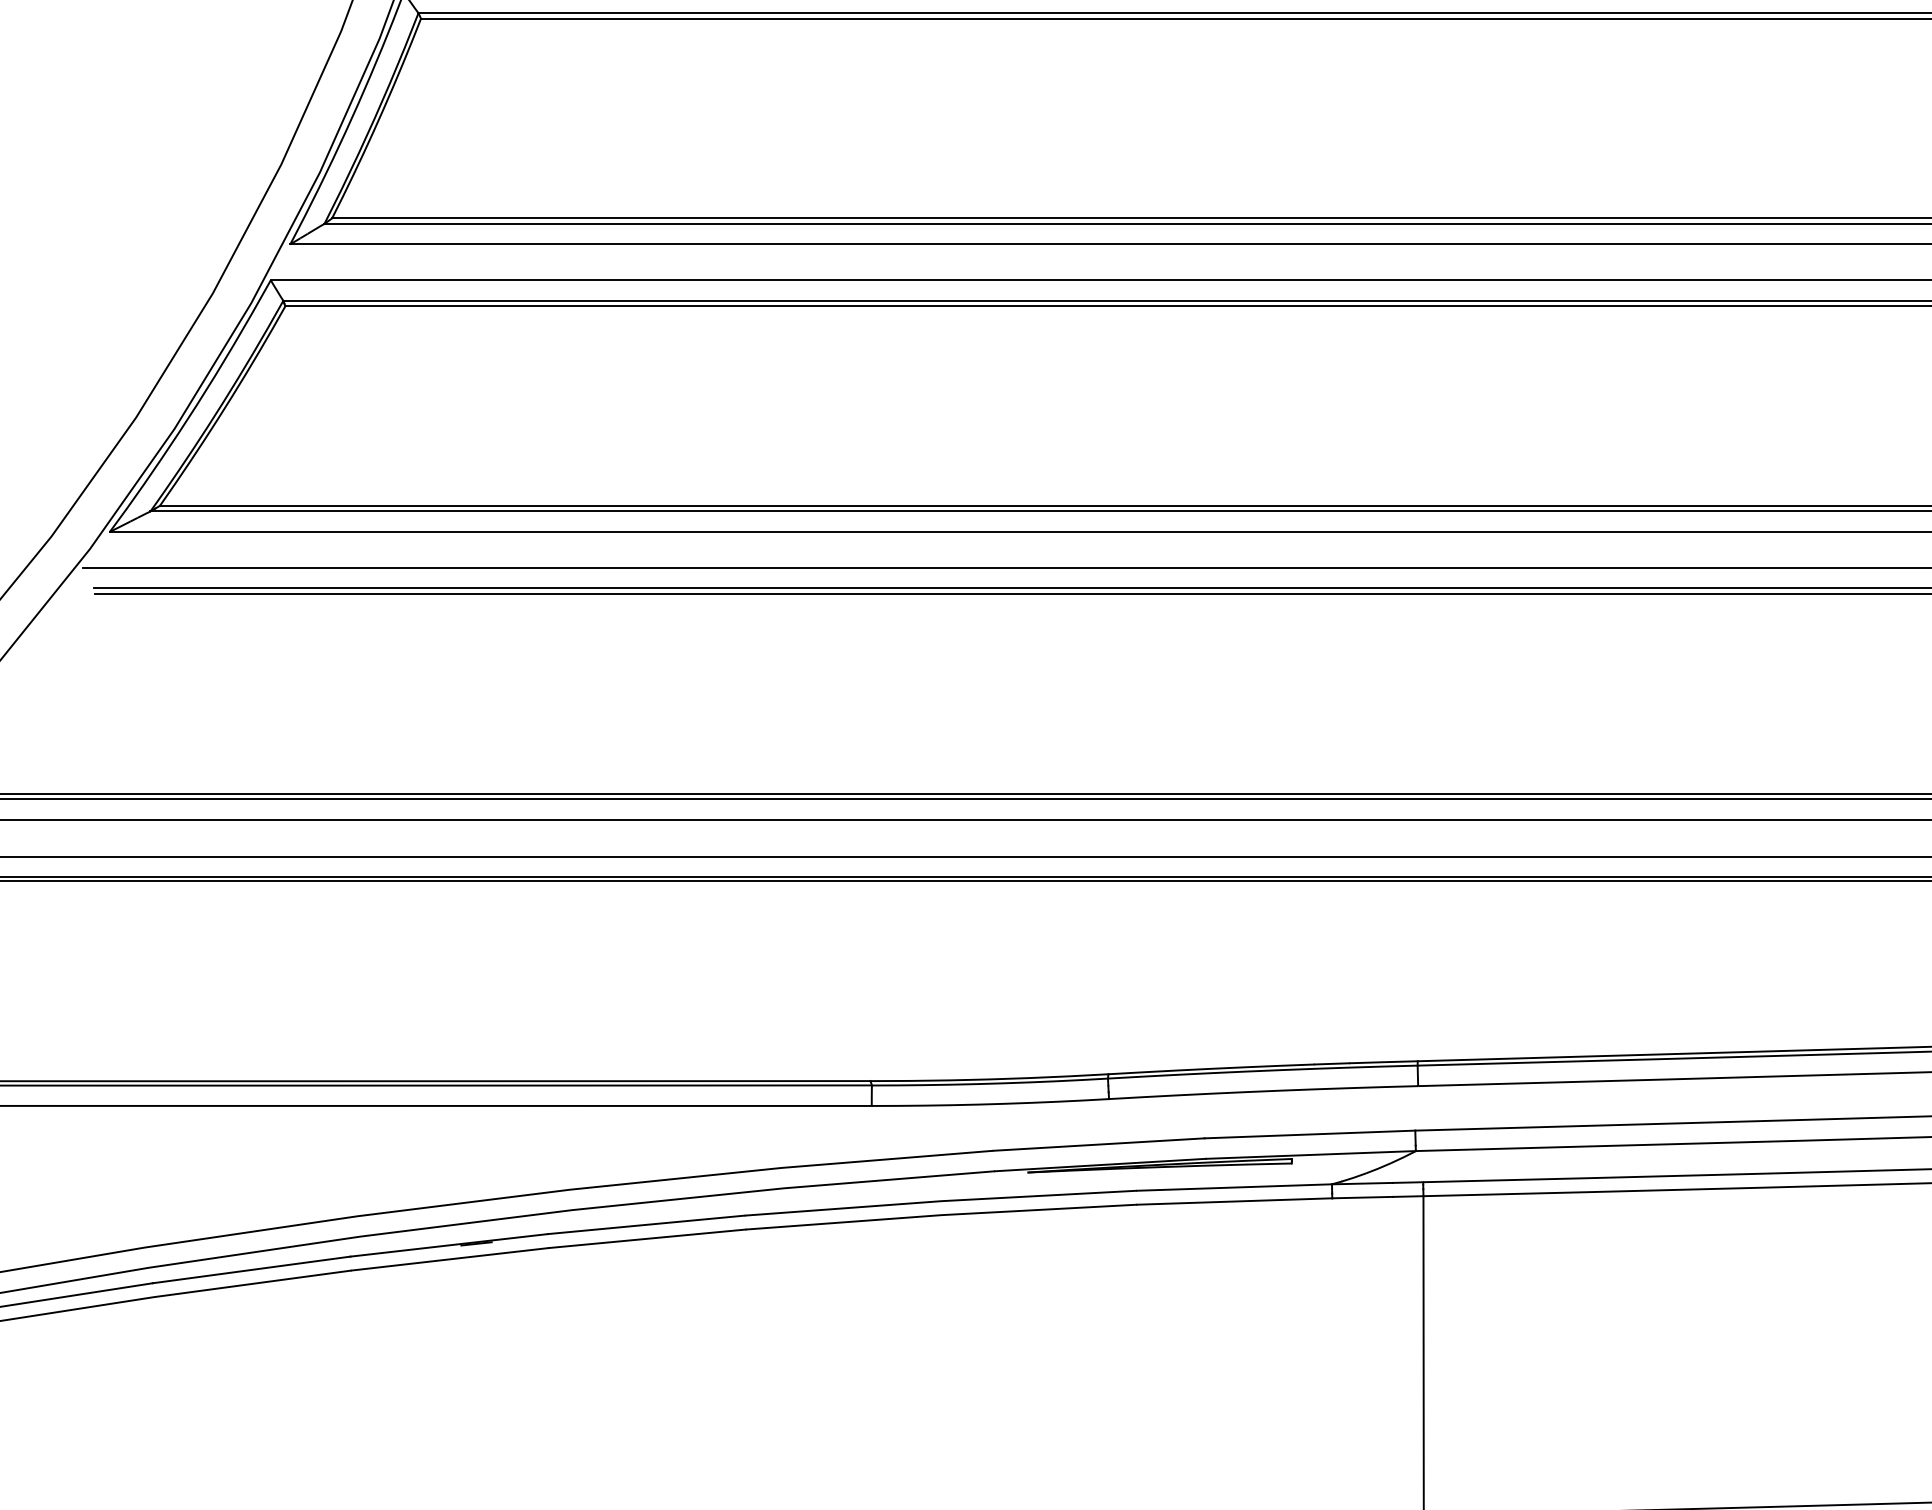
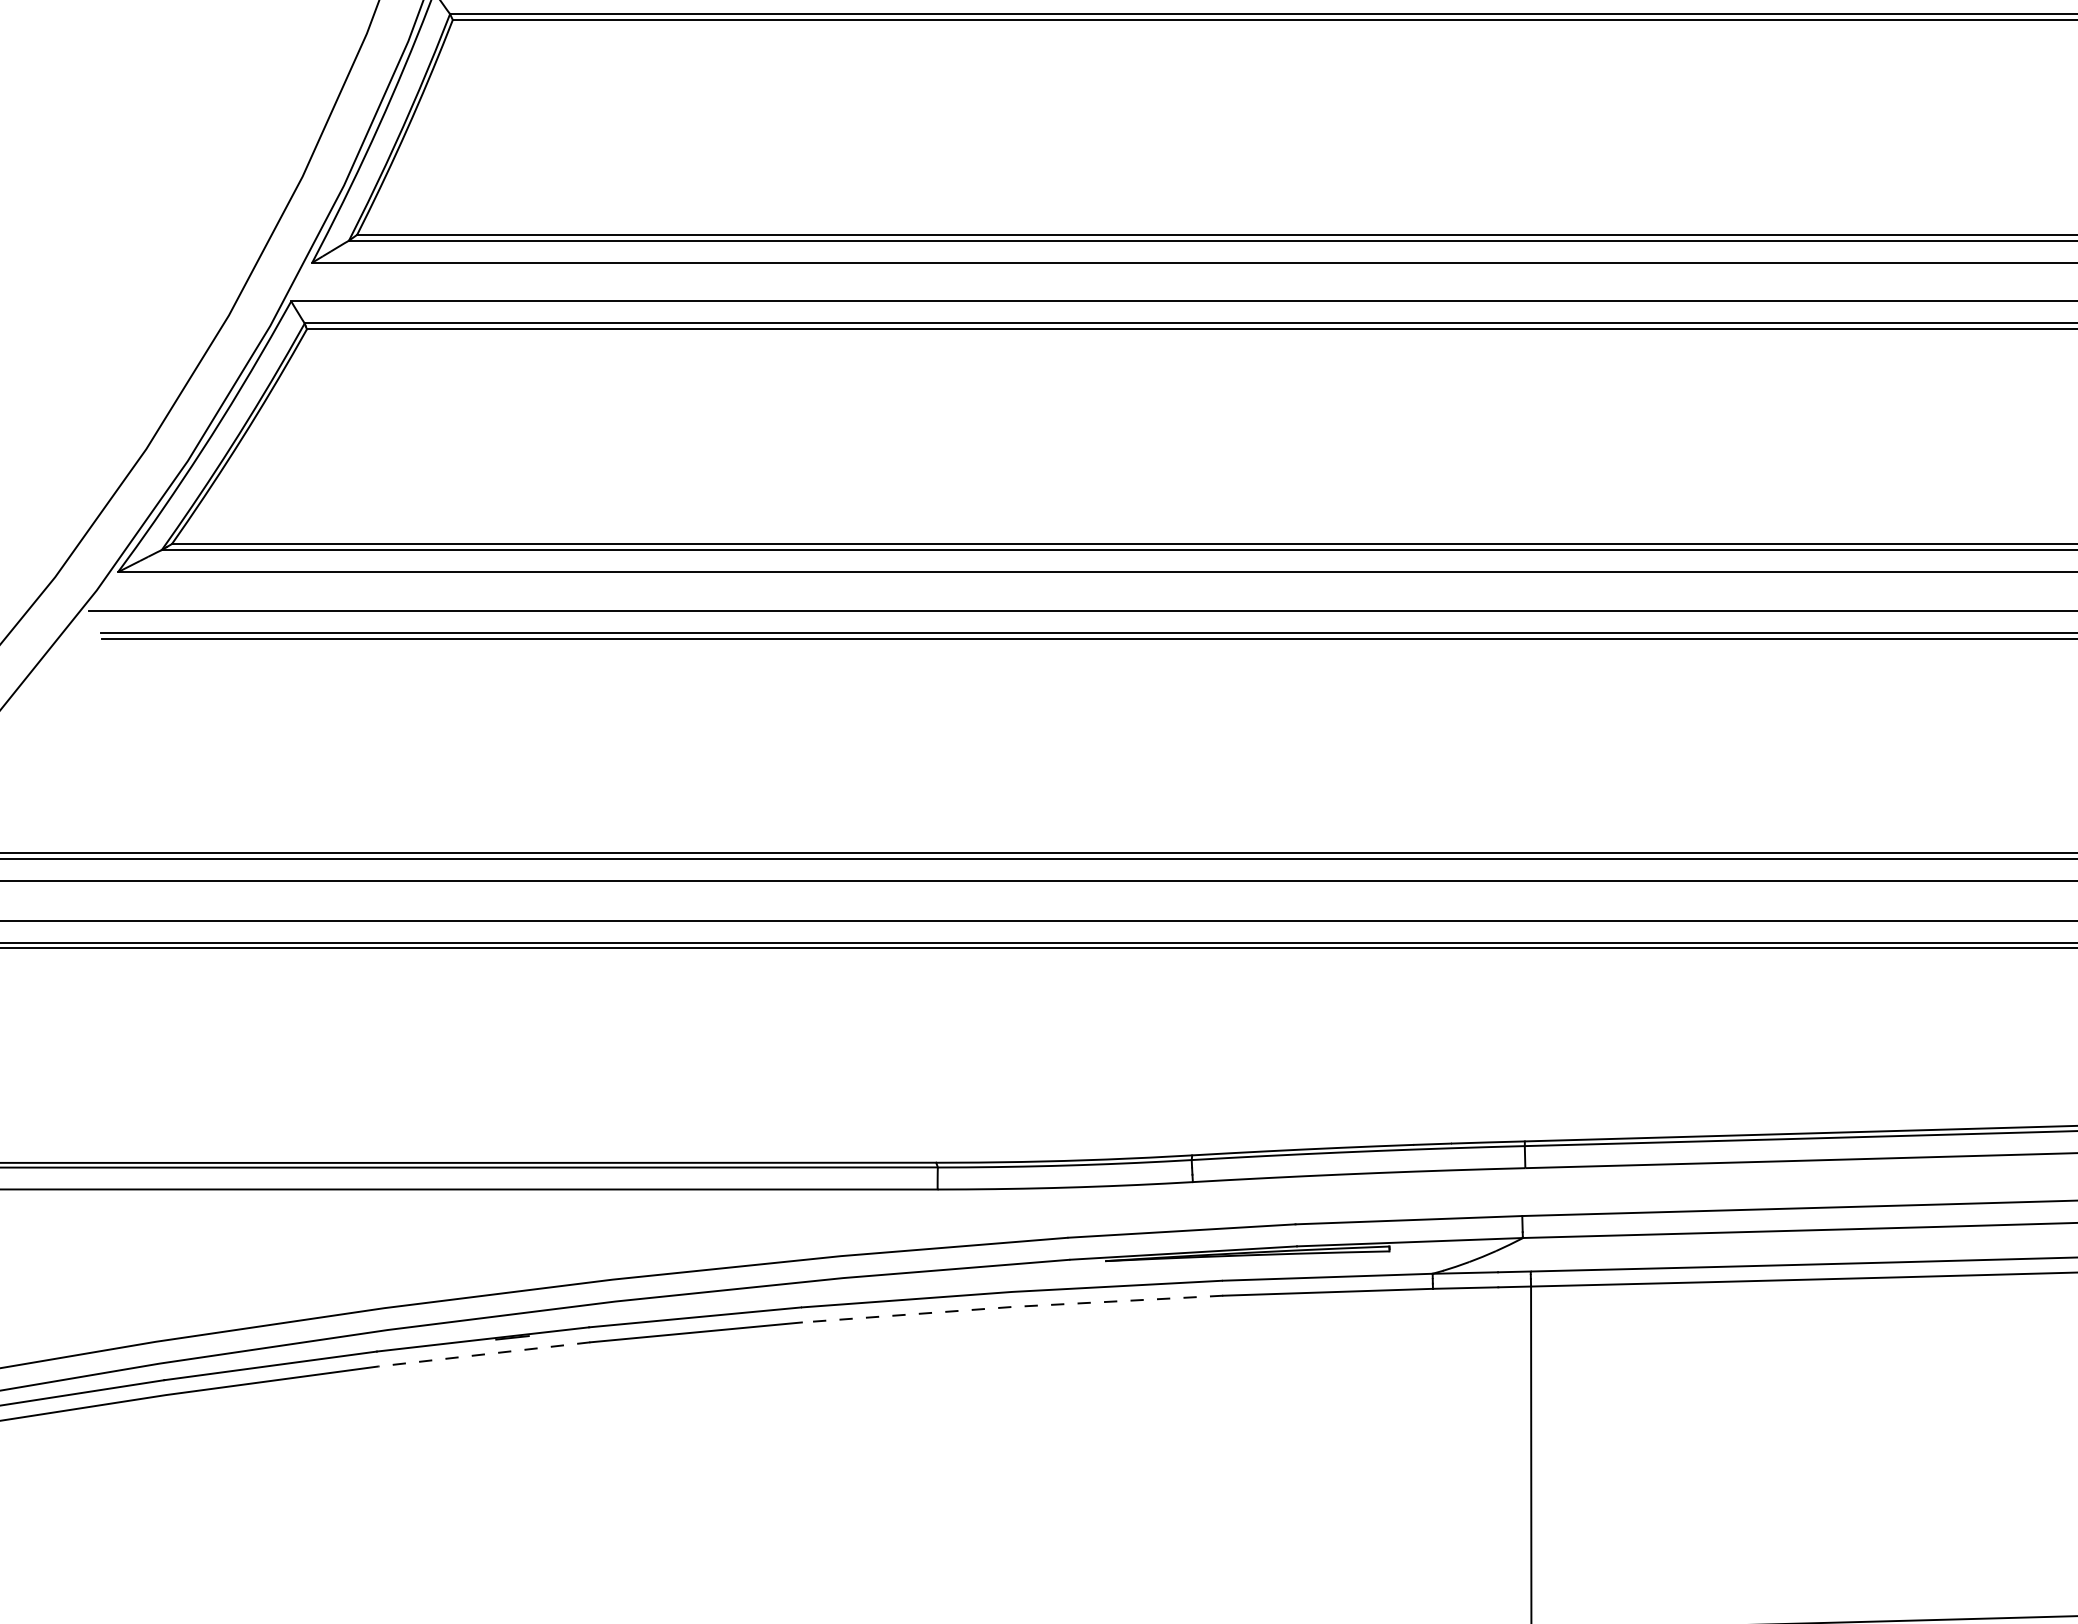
line: (941, 1214) -> (1012, 1306), solid -> dashed
line: (450, 1259) -> (484, 1354), solid -> dashed

